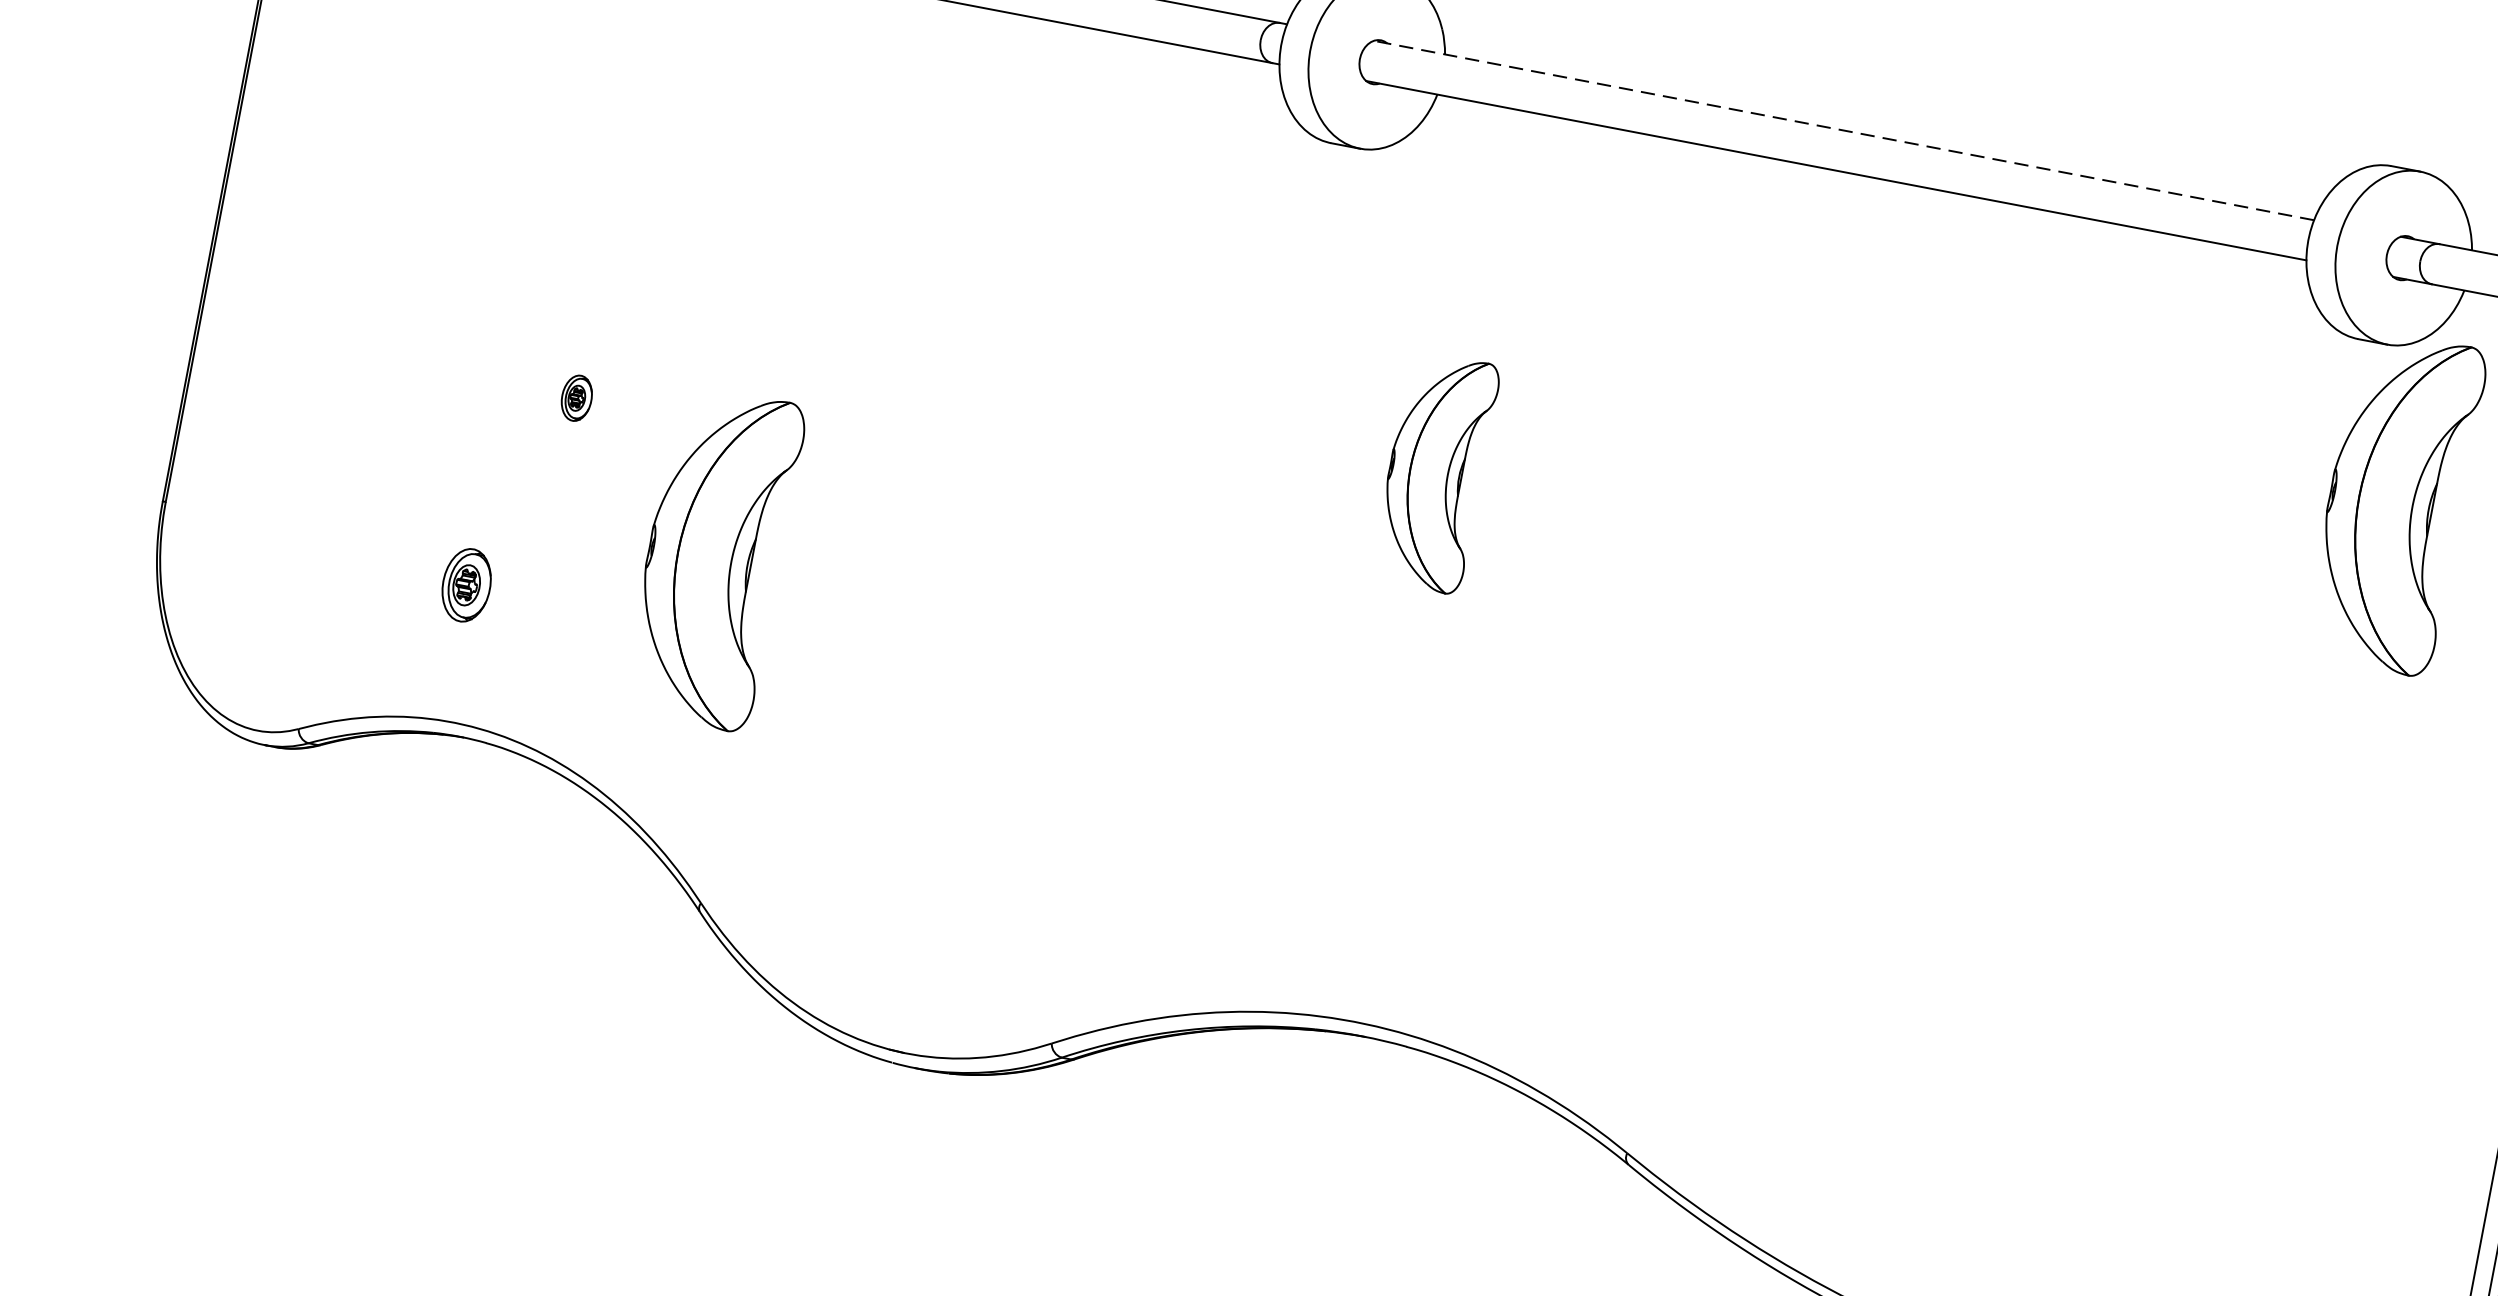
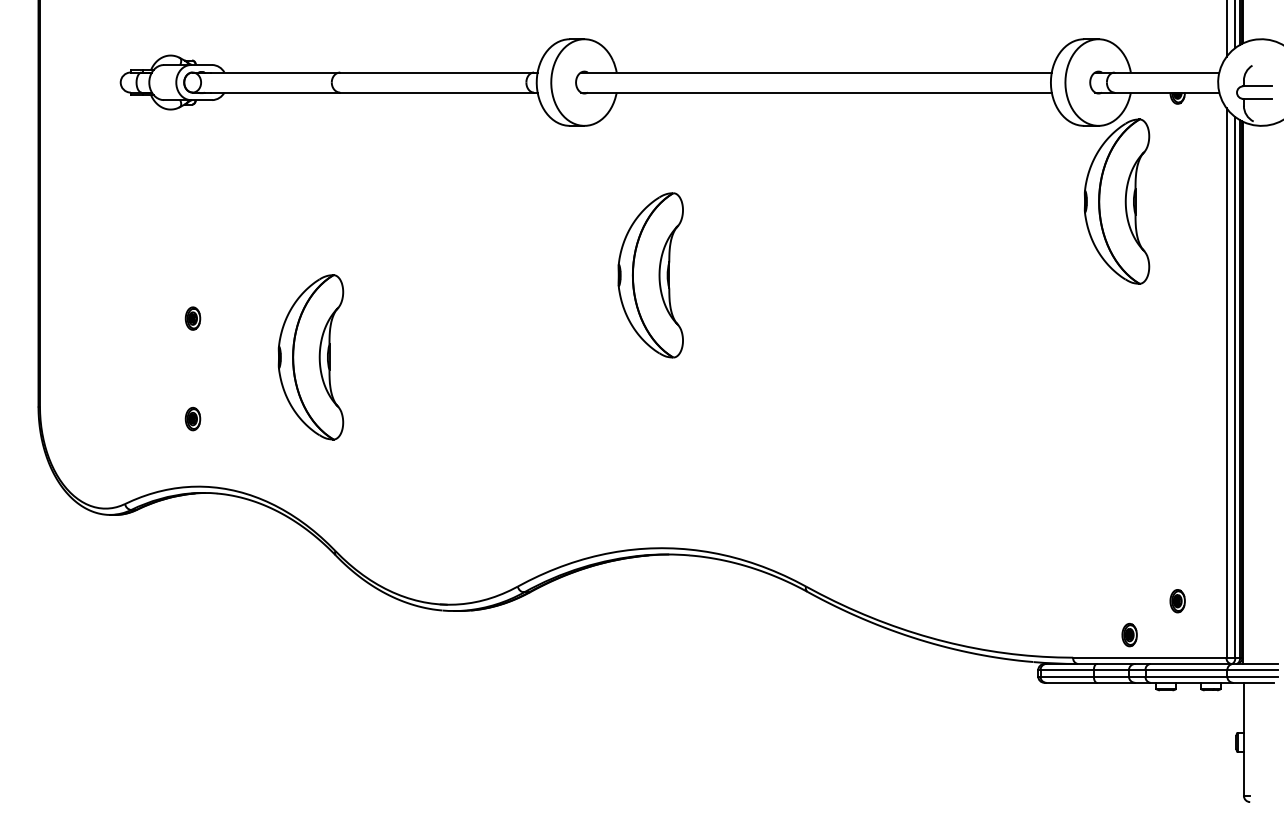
line: (1842, 130) -> (815, 72), dashed -> solid
part: (575, 397) -> (192, 318), moved
part: (1435, 472) -> (650, 275), size x1.43
part: (712, 558) -> (310, 357), moved
part: (465, 583) -> (192, 418), size x0.62

